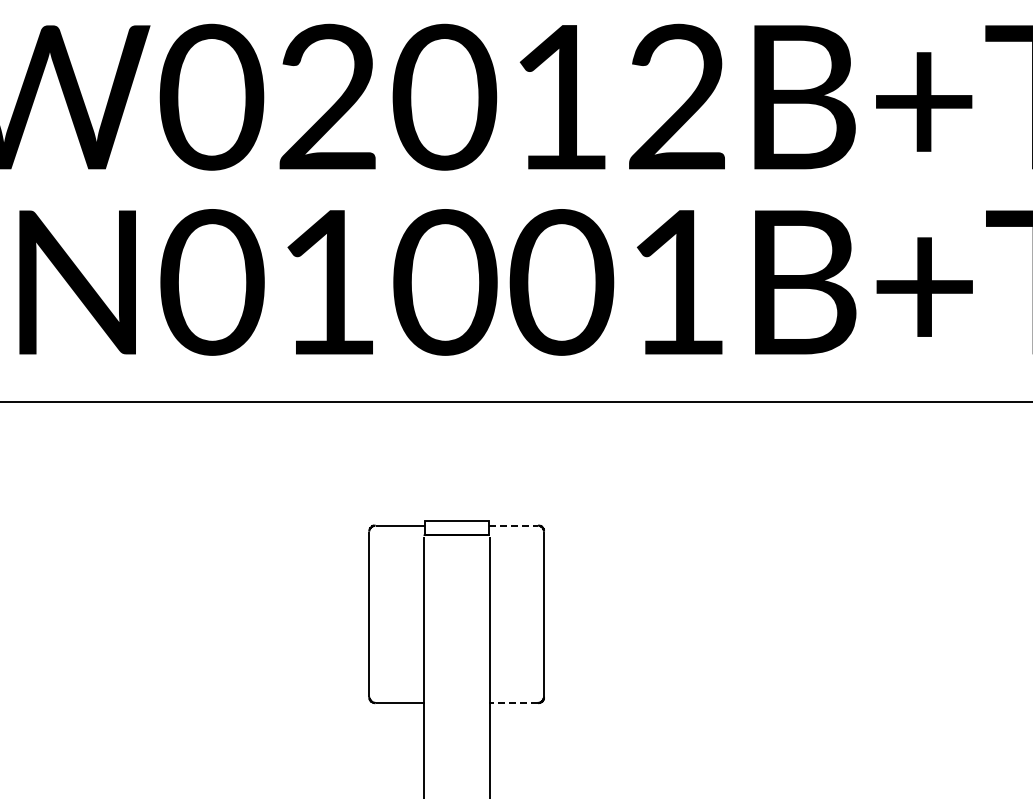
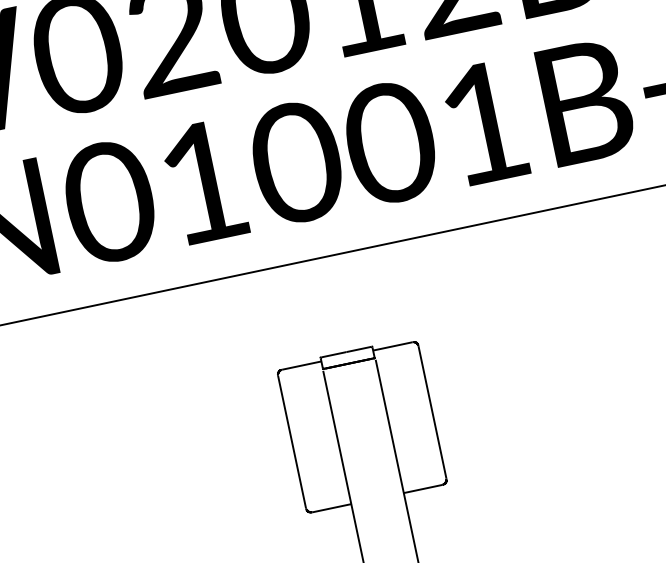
line: (513, 525) -> (392, 346), dashed -> solid
line: (513, 703) -> (423, 489), dashed -> solid

